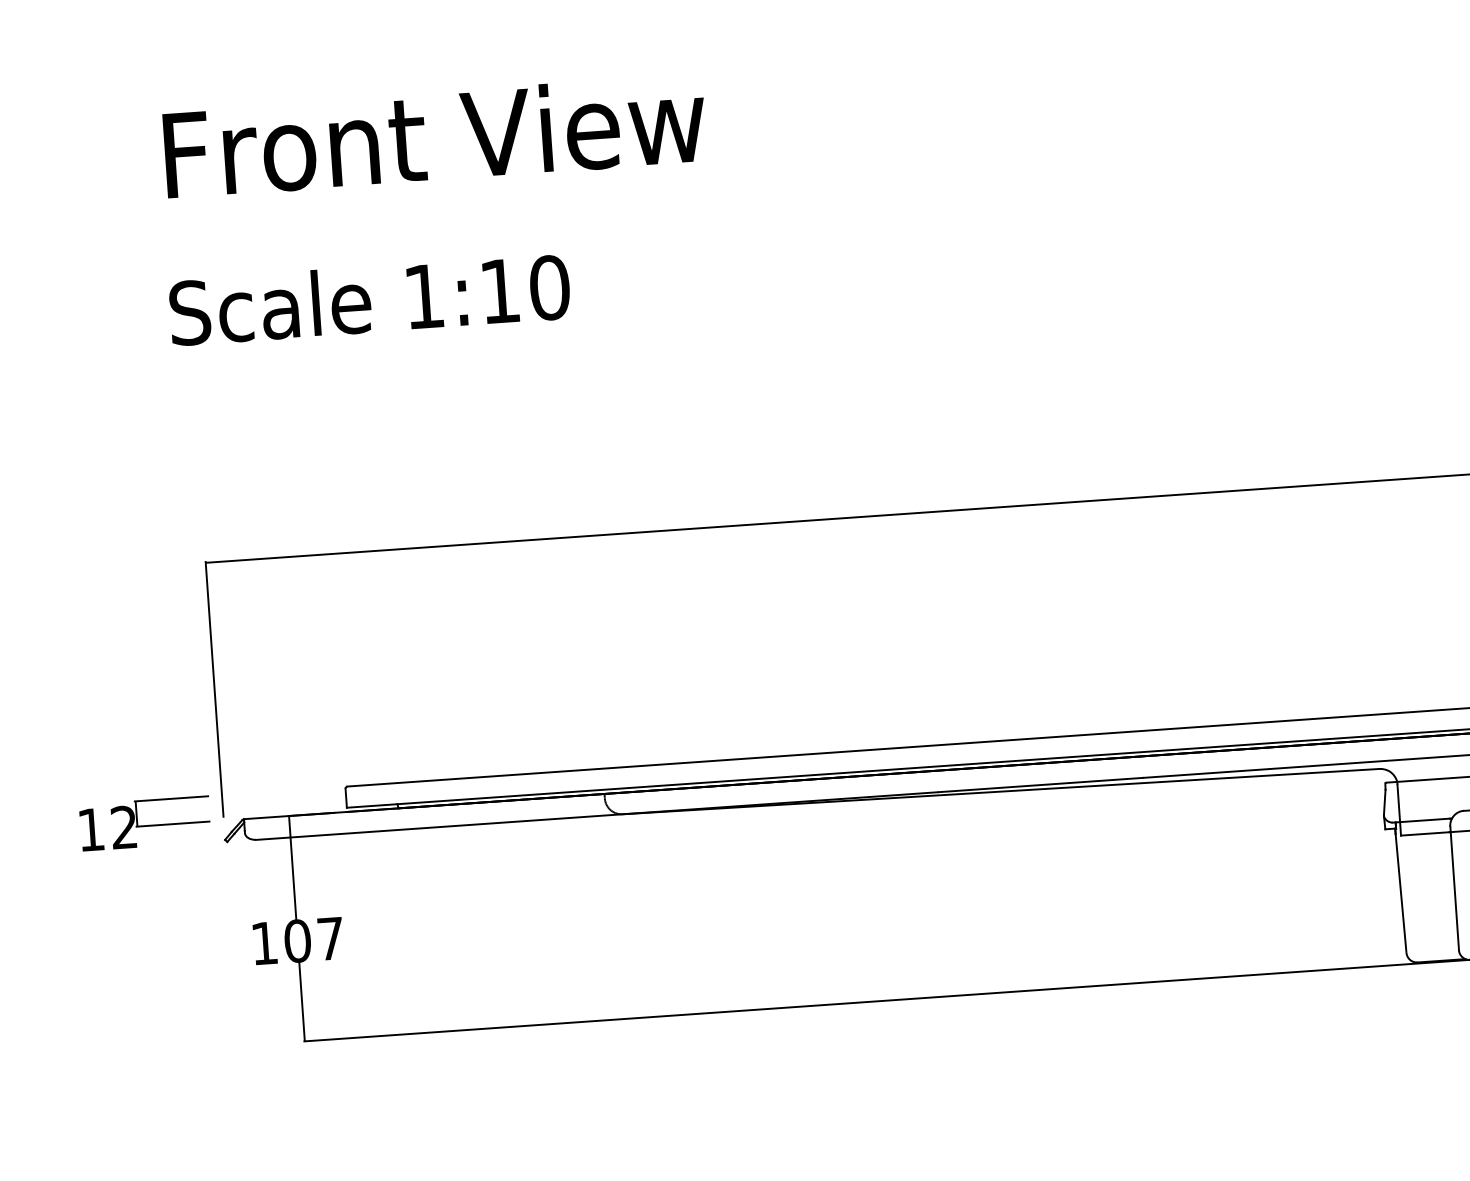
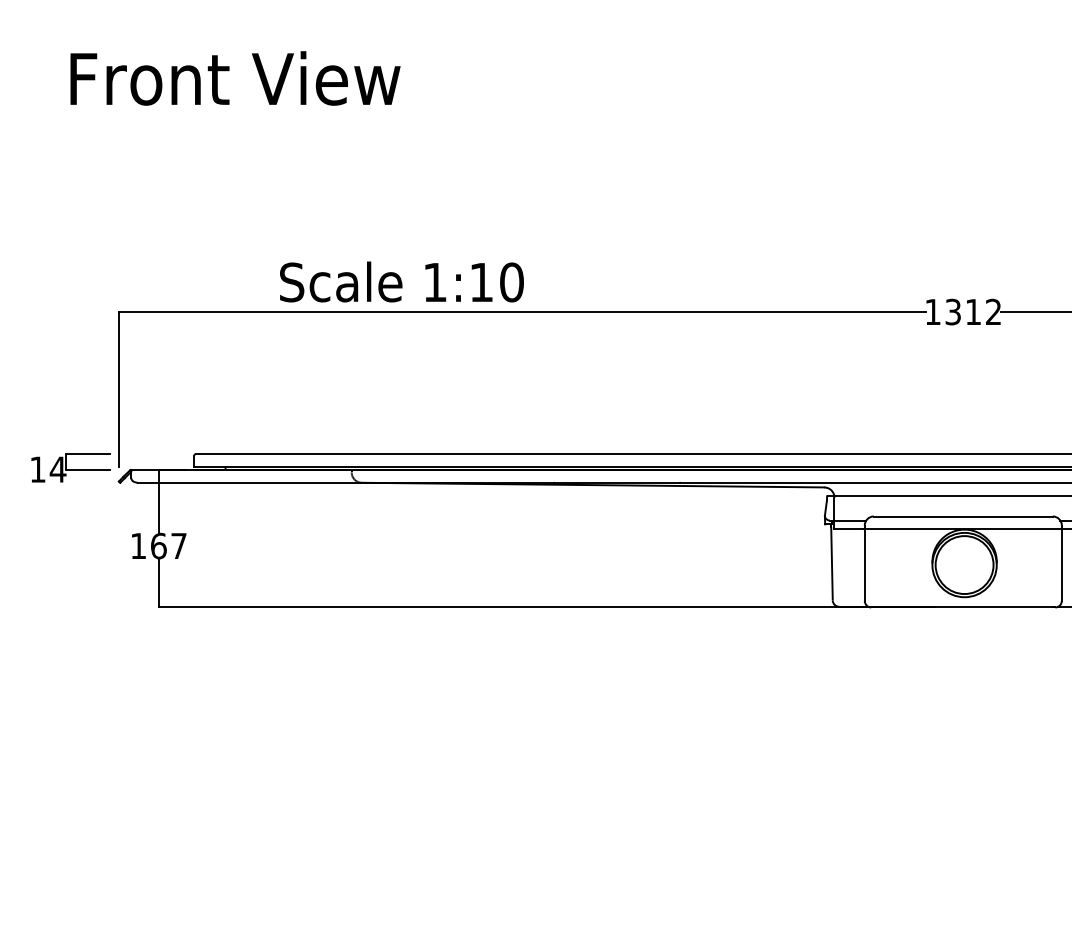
text: (434, 136) -> (235, 78), moved
text: (369, 298) -> (401, 281), moved
text: (123, 827) -> (57, 469), 12 -> 14
text: (297, 940) -> (158, 545), 107 -> 167

